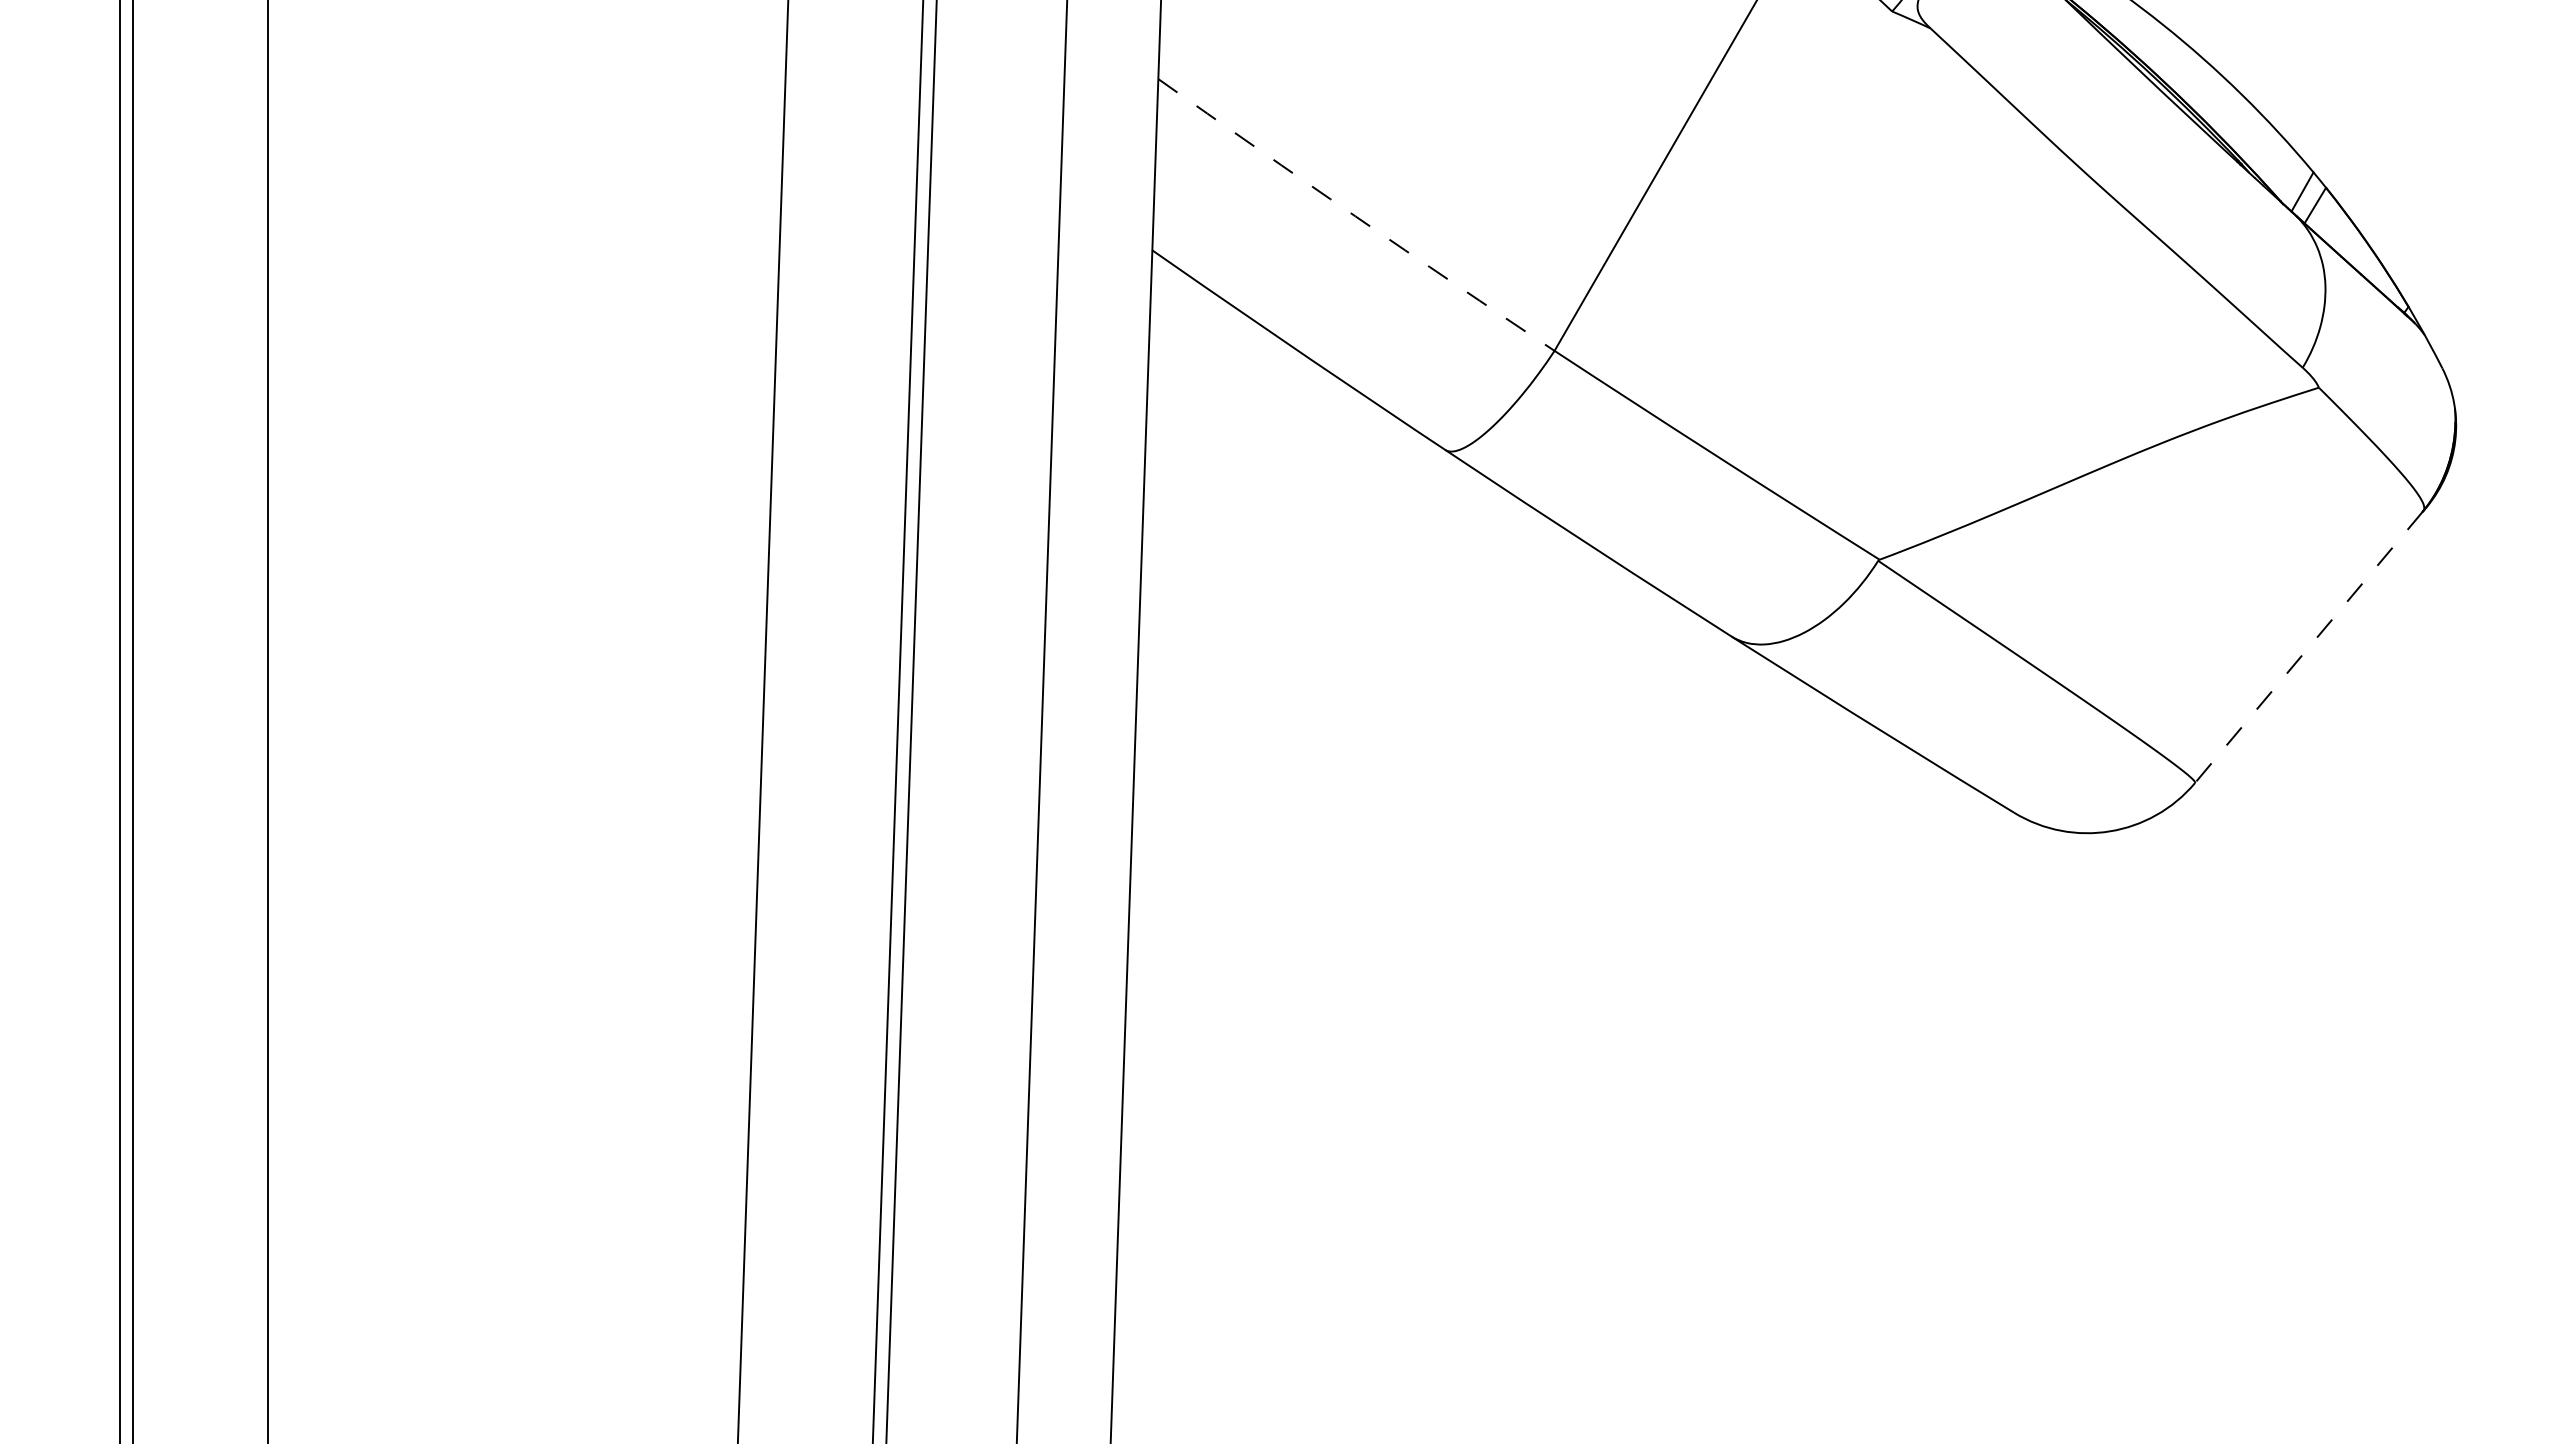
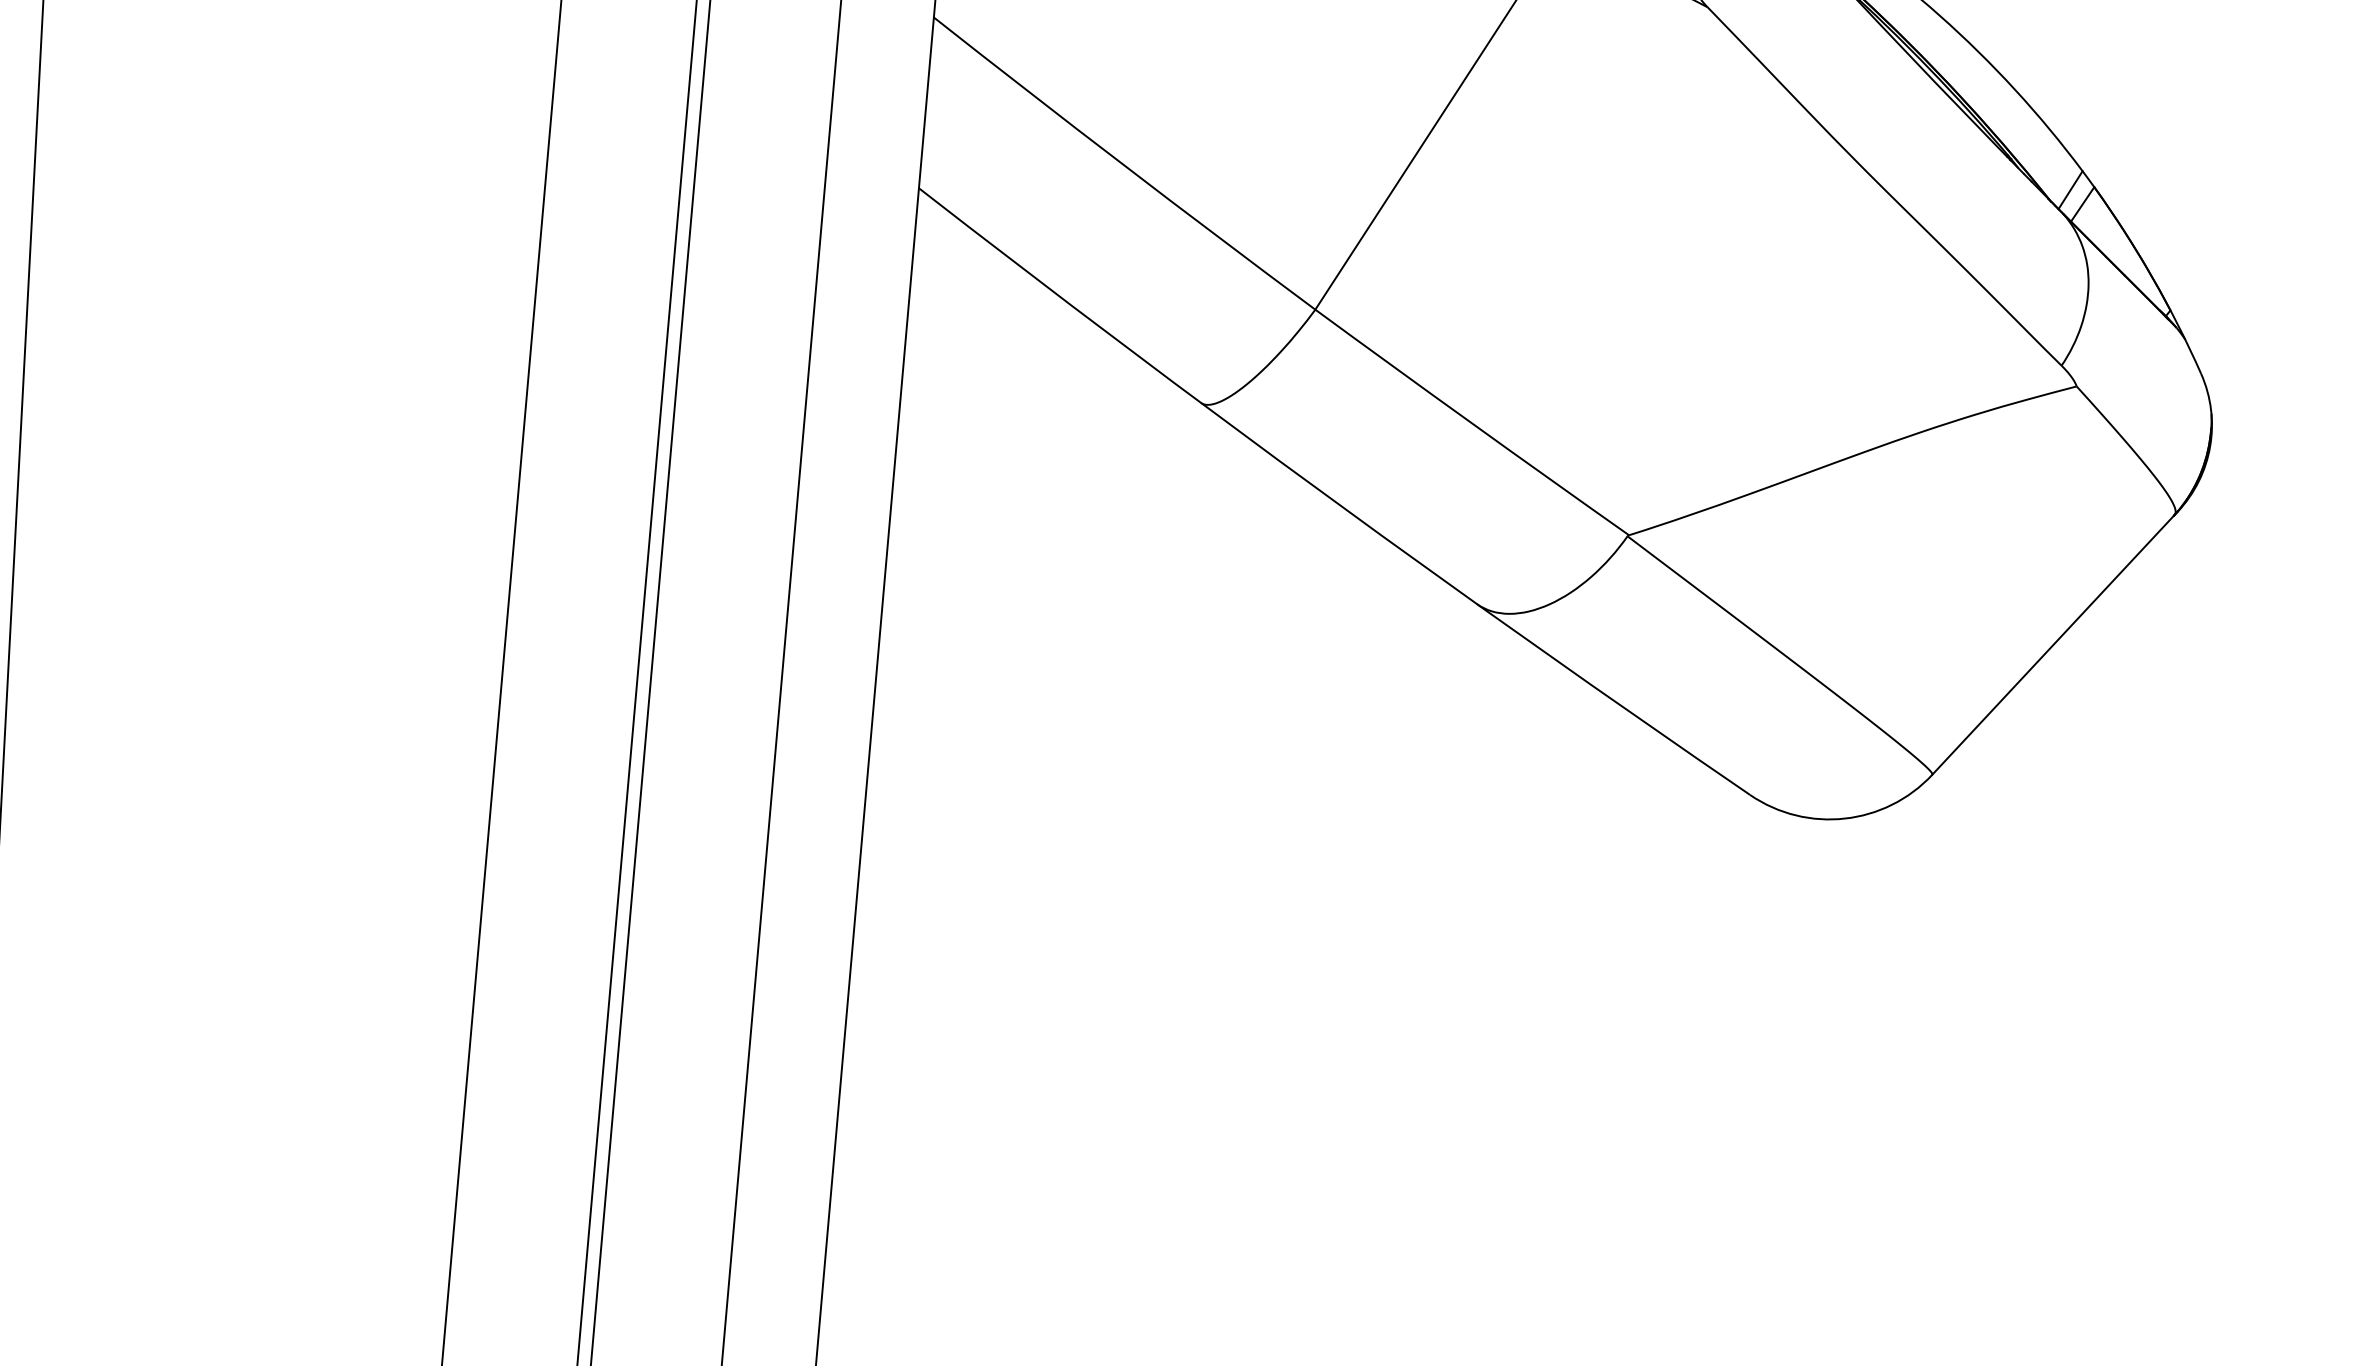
arc: (1355, 216) -> (1123, 165), dashed -> solid
line: (2308, 647) -> (2052, 645), dashed -> solid

